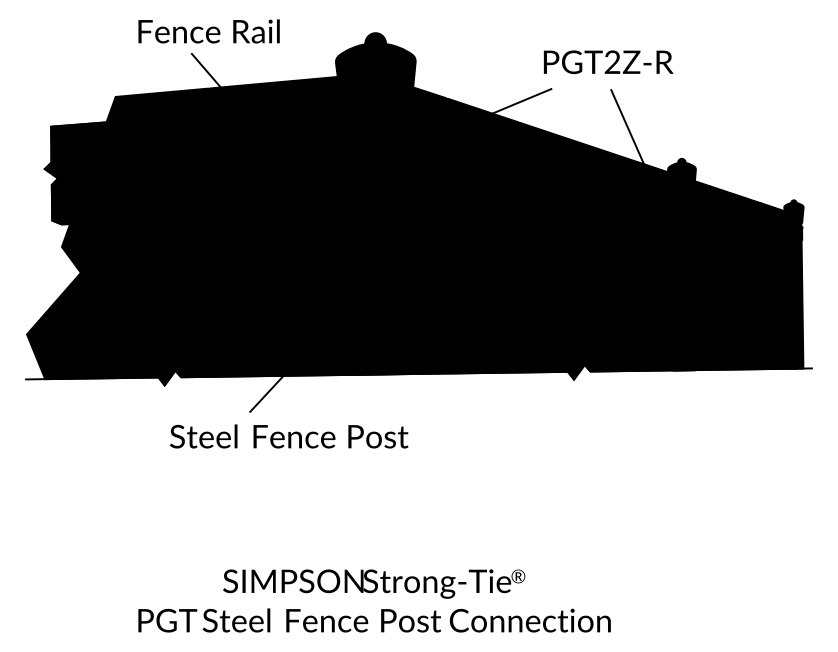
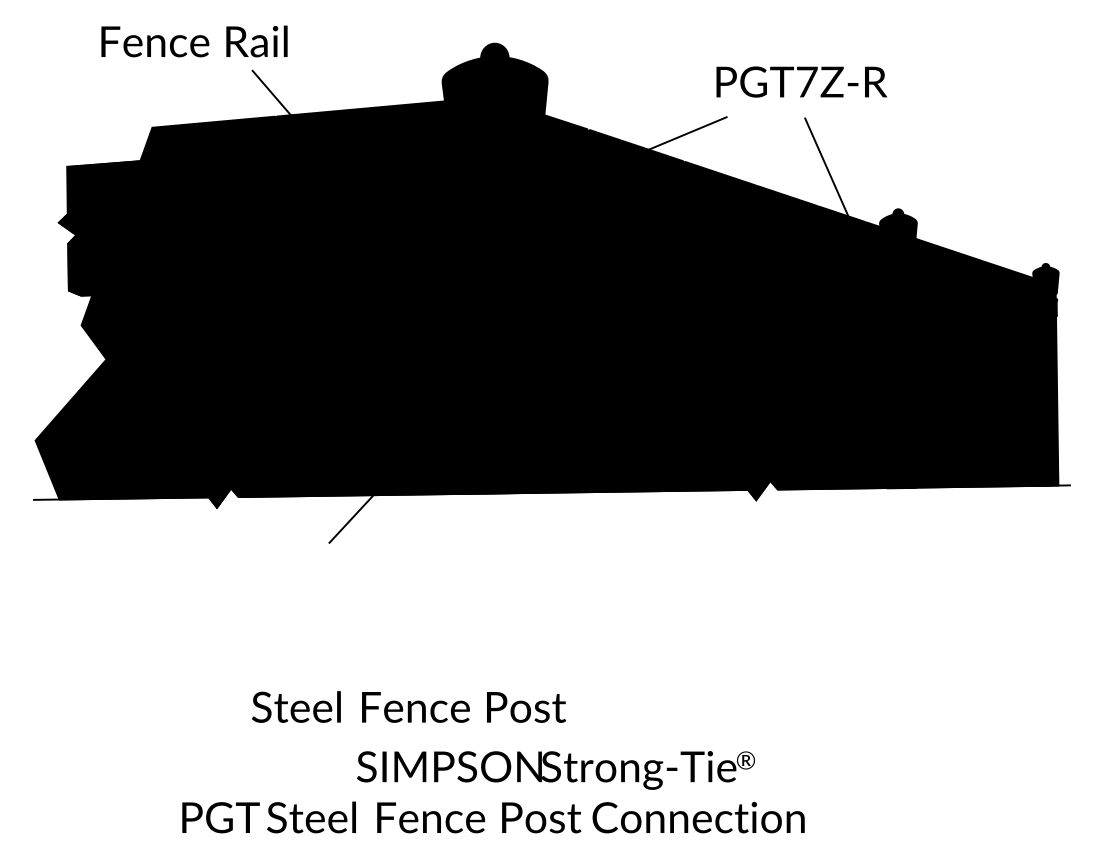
text: (209, 31) -> (194, 41), moved
text: (612, 61) -> (806, 81), PGT2Z-R -> PGT7Z-R
text: (288, 436) -> (408, 706), moved
text: (373, 584) -> (555, 770), moved

